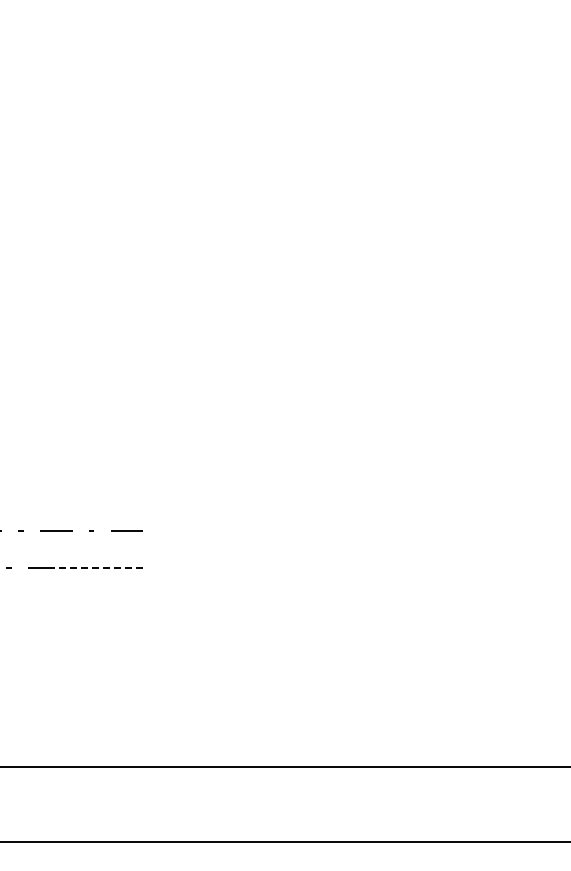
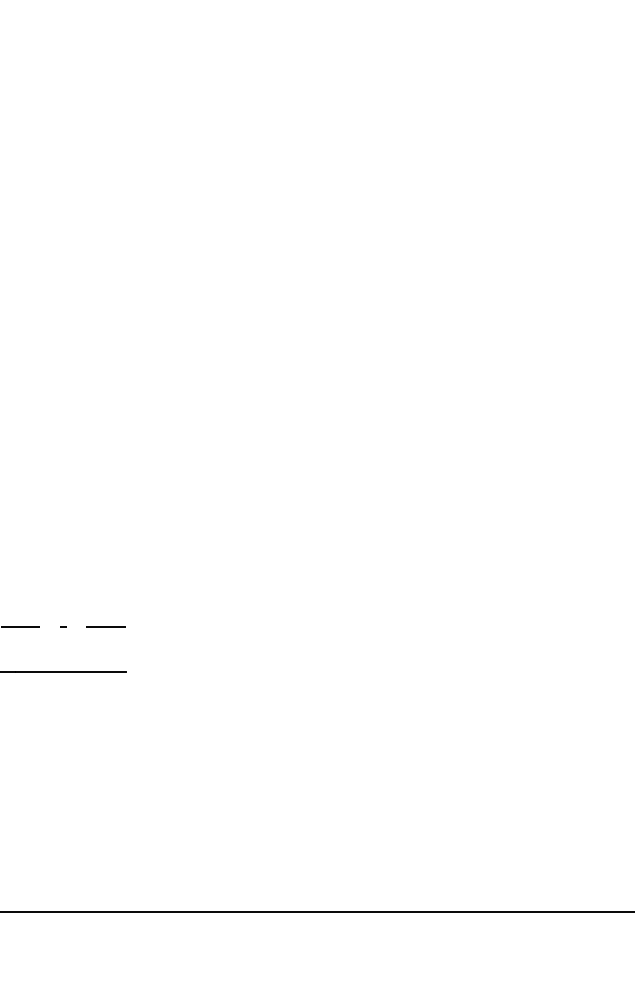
line: (97, 567) -> (70, 671), dashed -> solid

